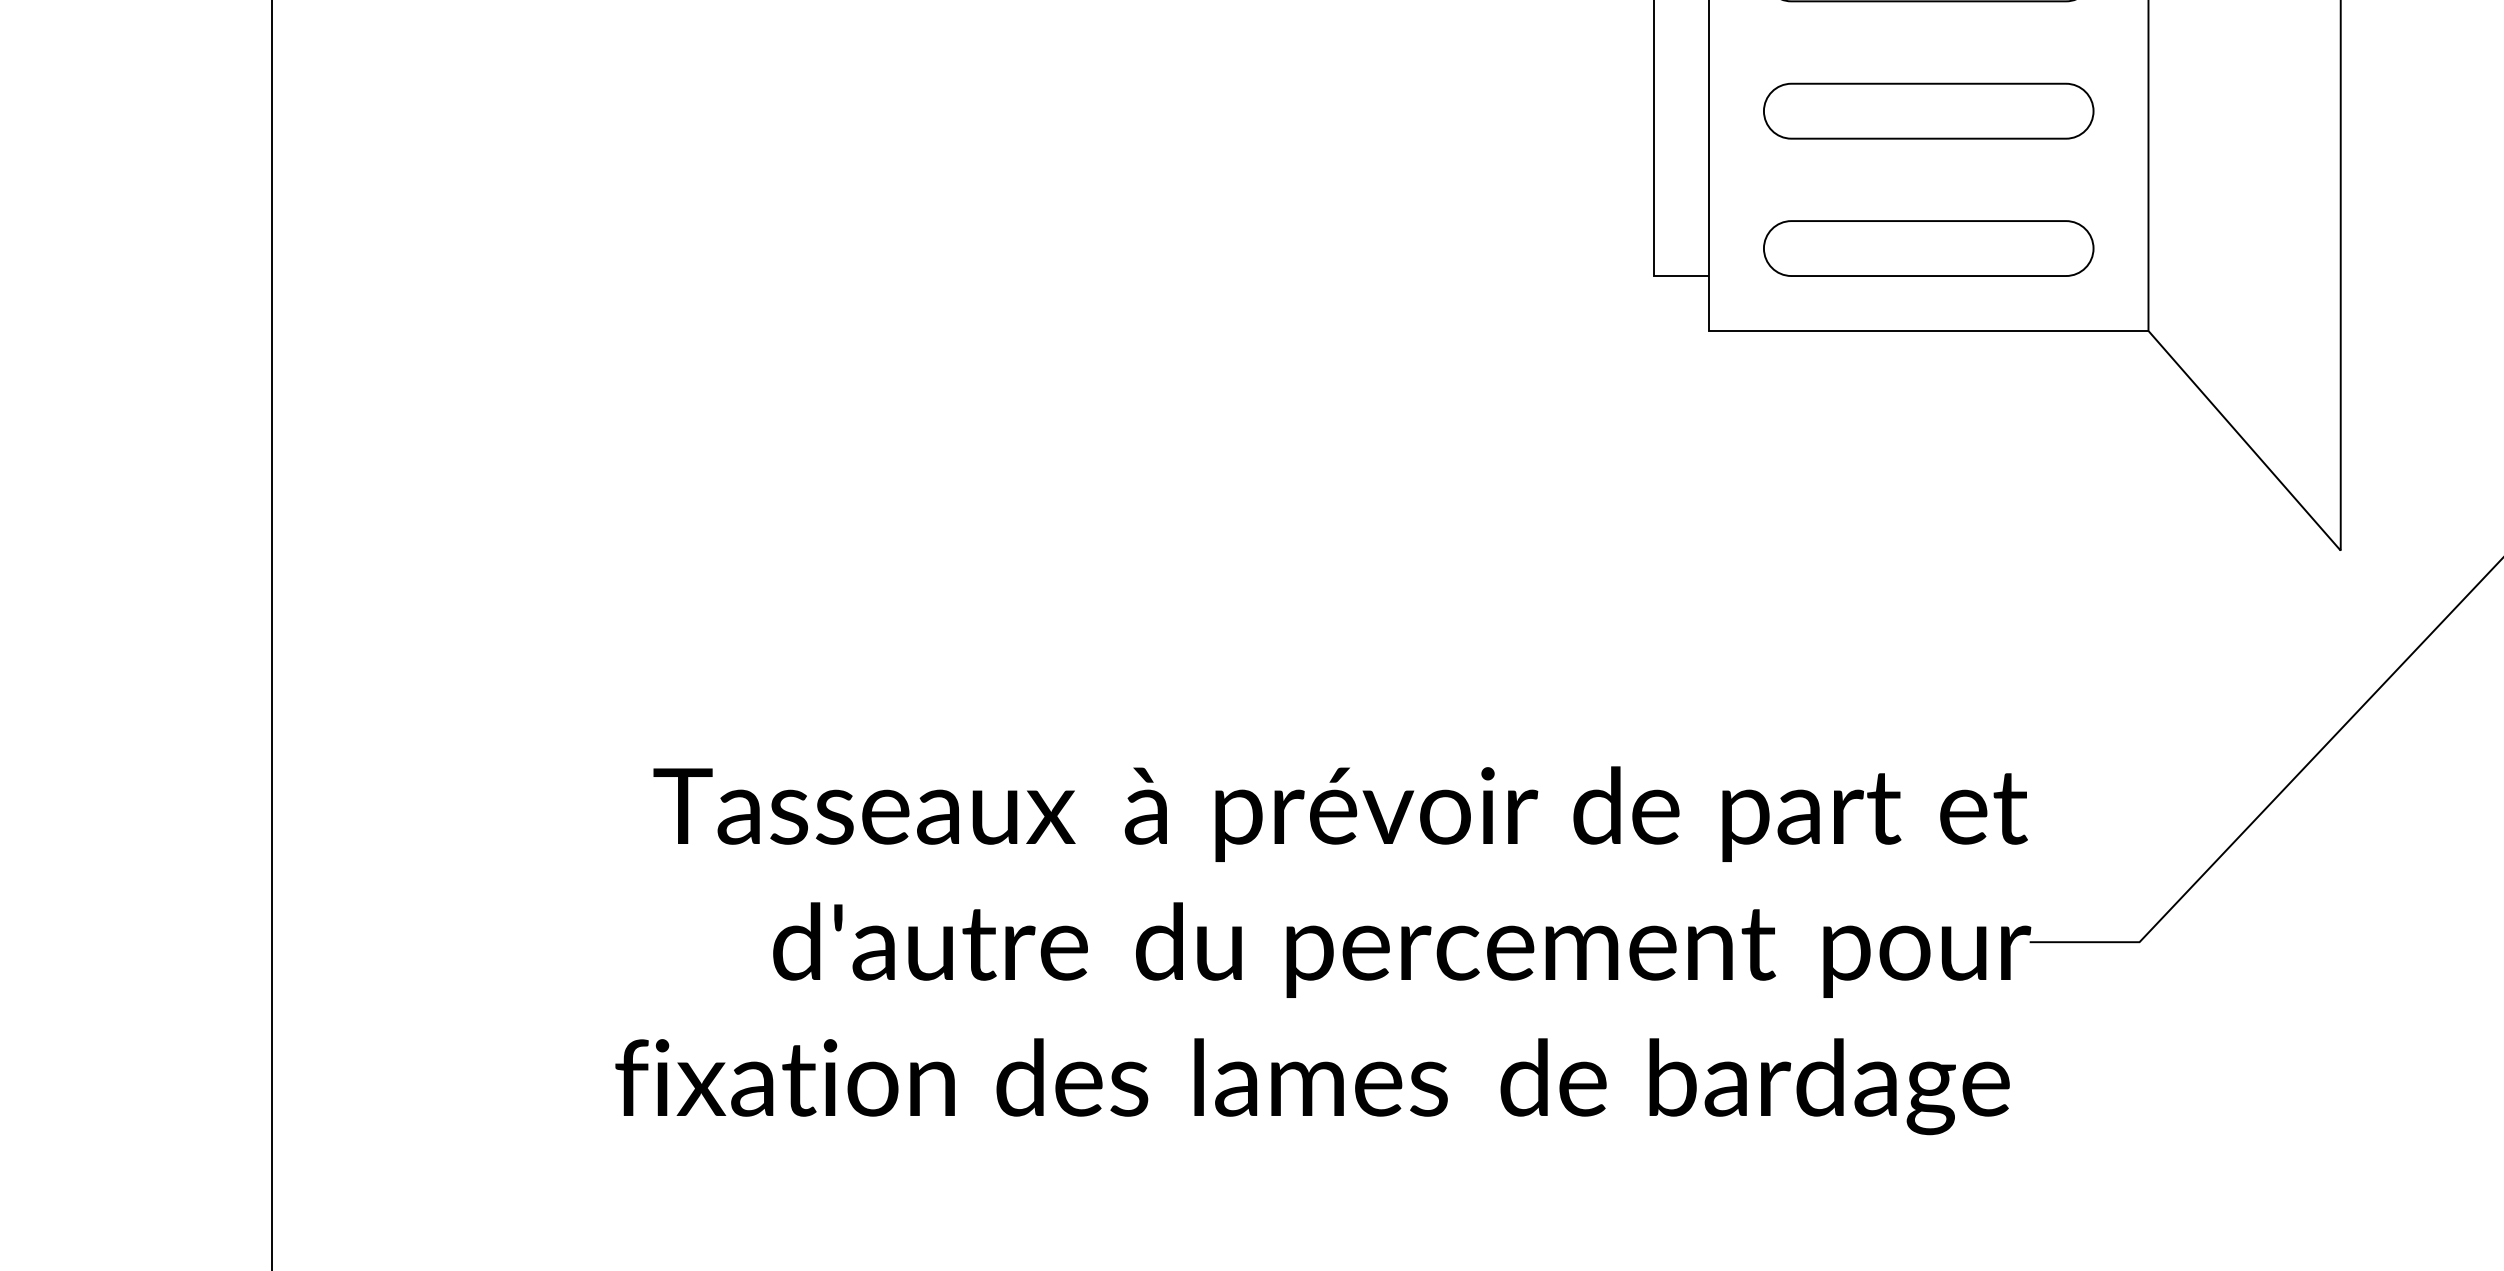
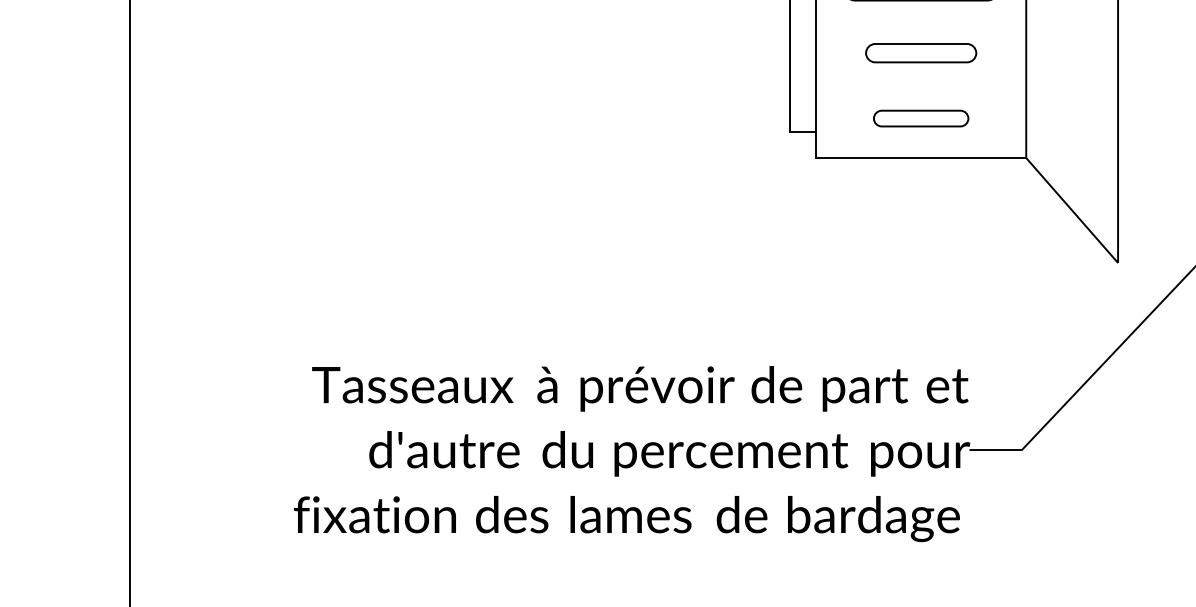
part: (1927, 112) -> (920, 53), size x0.7
part: (1927, 248) -> (920, 118), size x0.6

